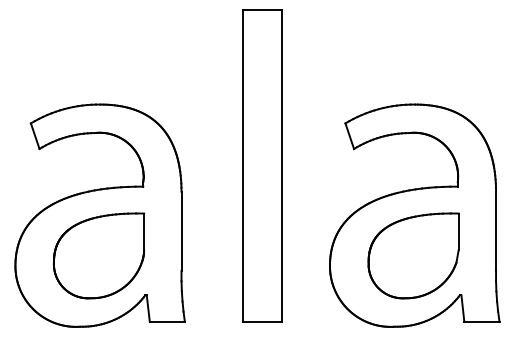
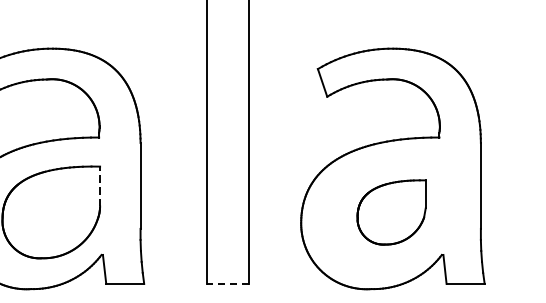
line: (144, 231) -> (100, 186), solid -> dashed
part: (413, 255) -> (391, 212), size x0.7
line: (262, 321) -> (228, 283), solid -> dashed

